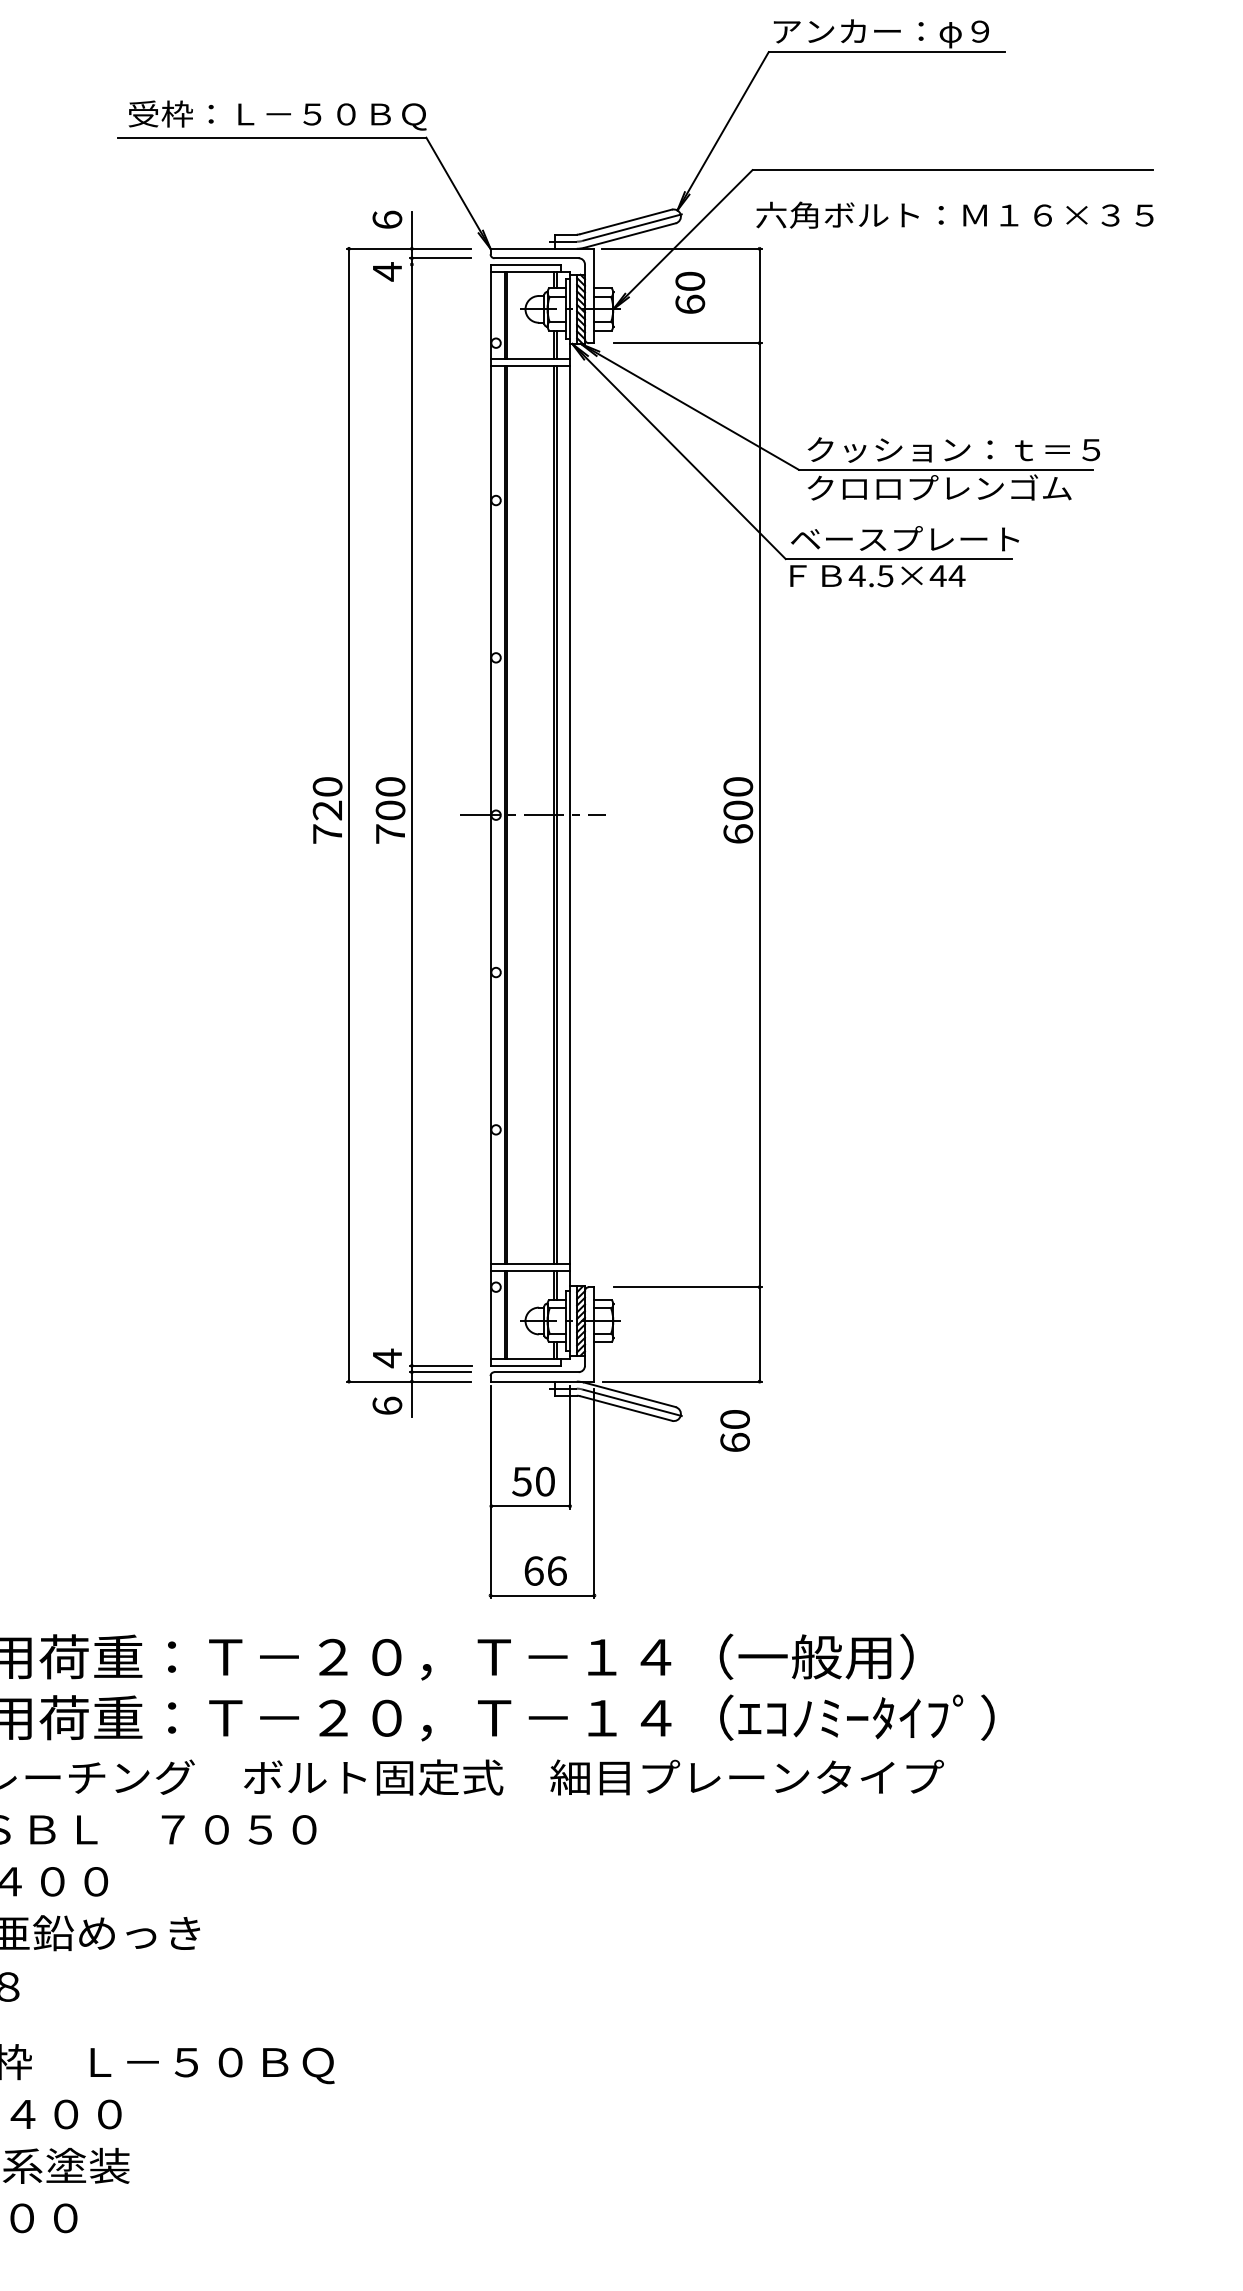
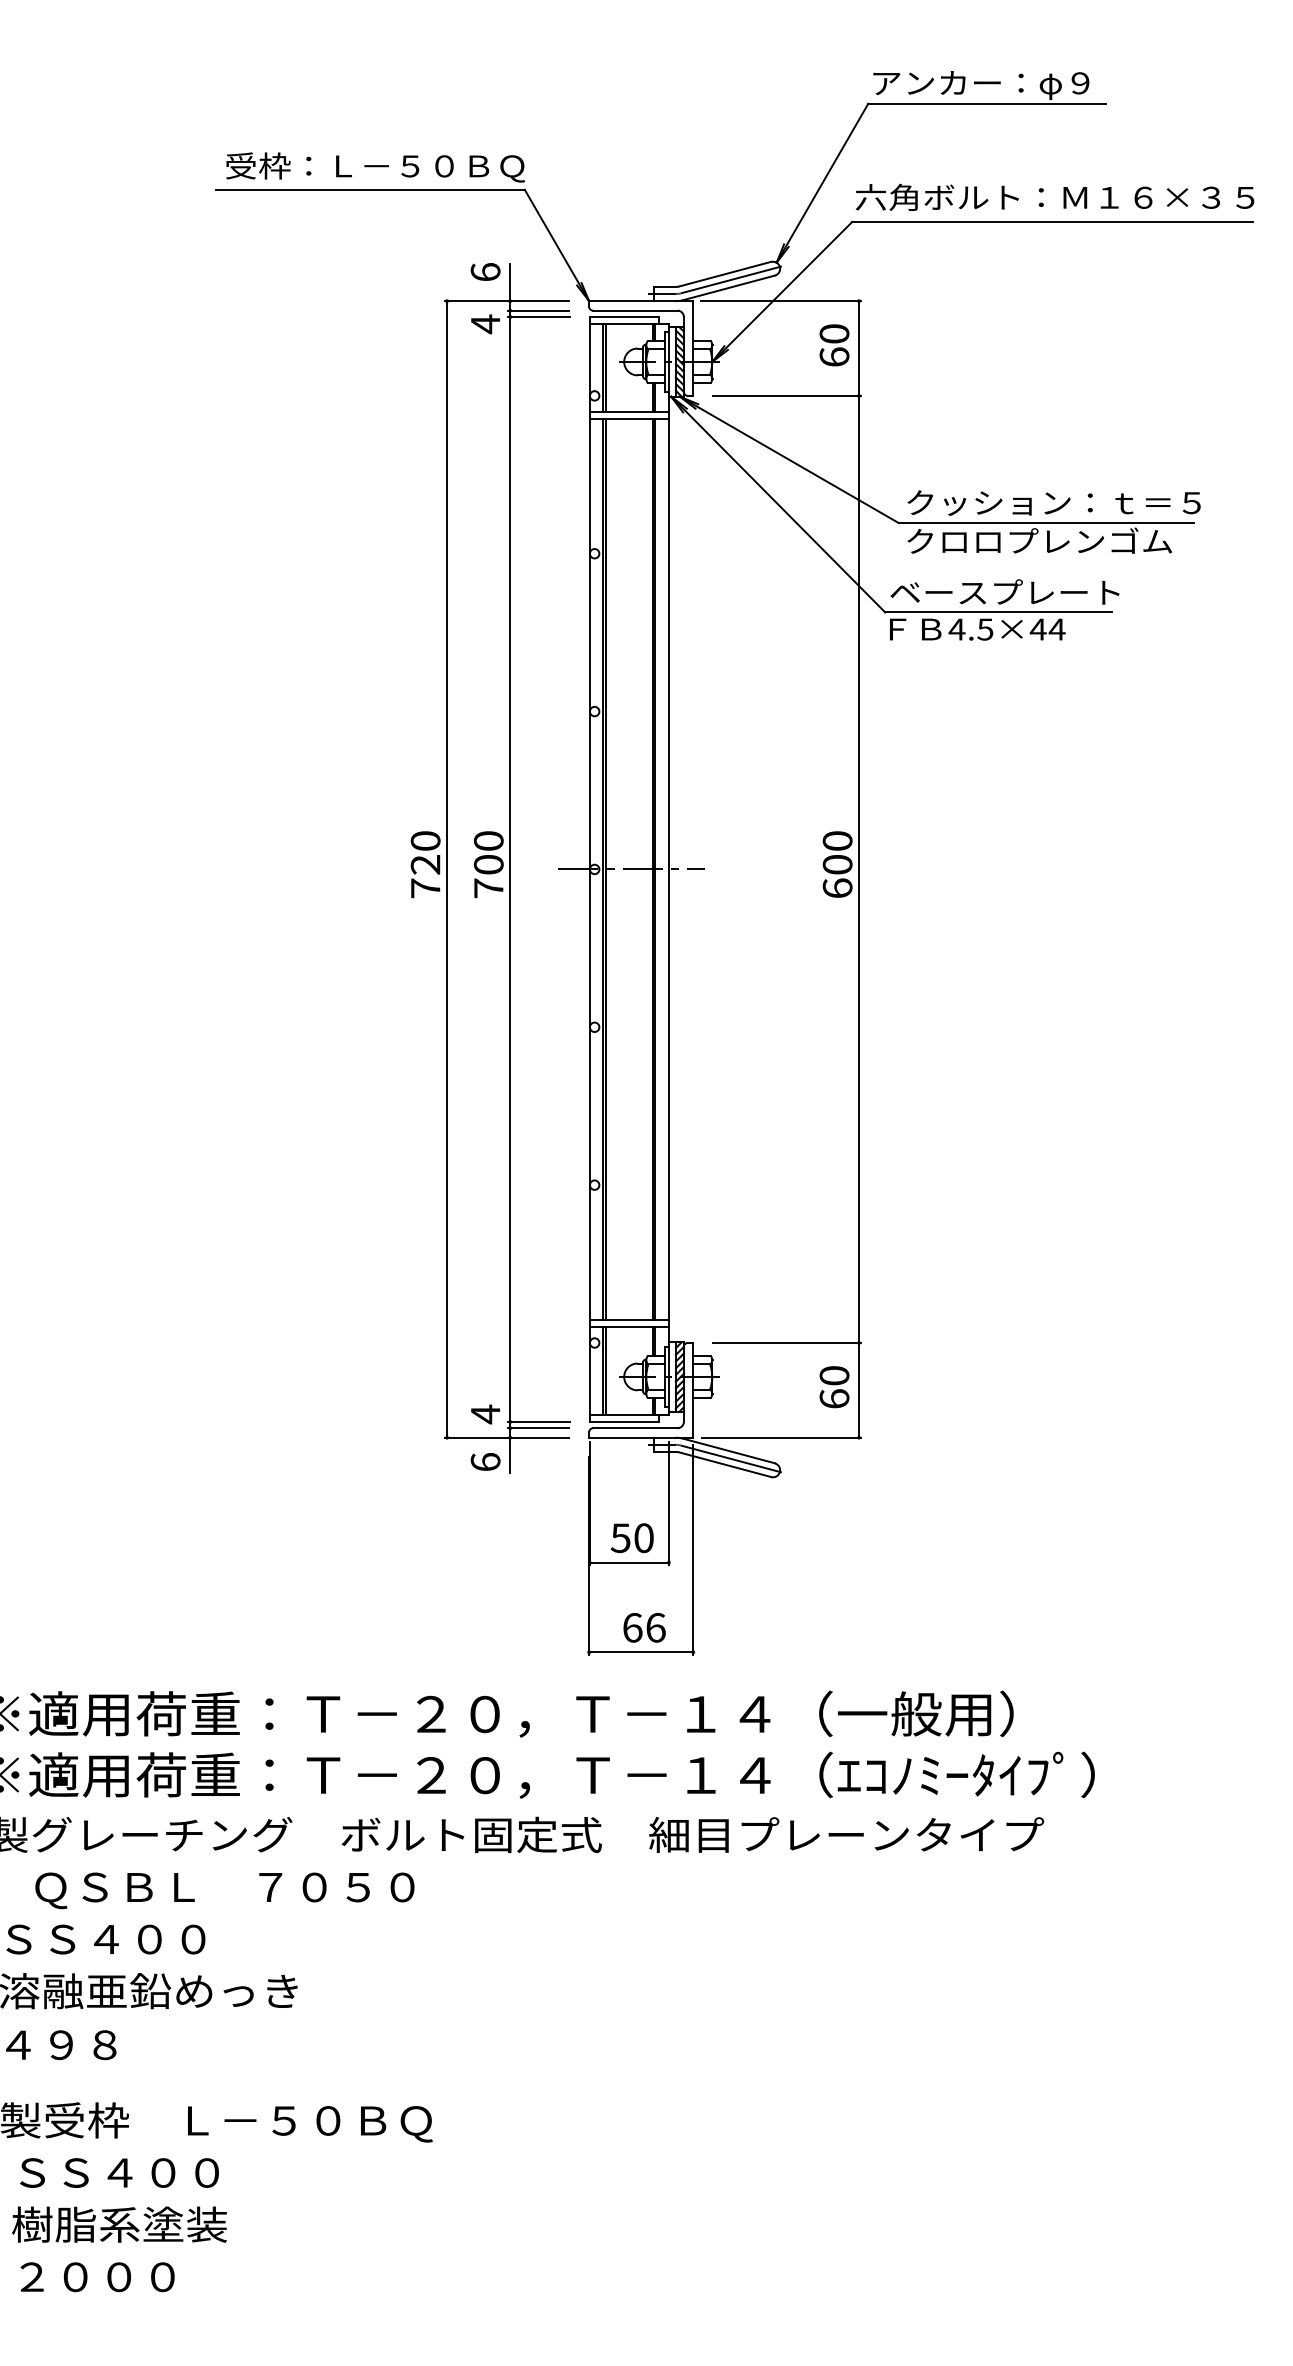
text: (954, 215) -> (1054, 197), moved
line: (440, 264) -> (538, 316), added
text: (690, 292) -> (834, 345), moved
text: (735, 1431) -> (834, 1387), moved

